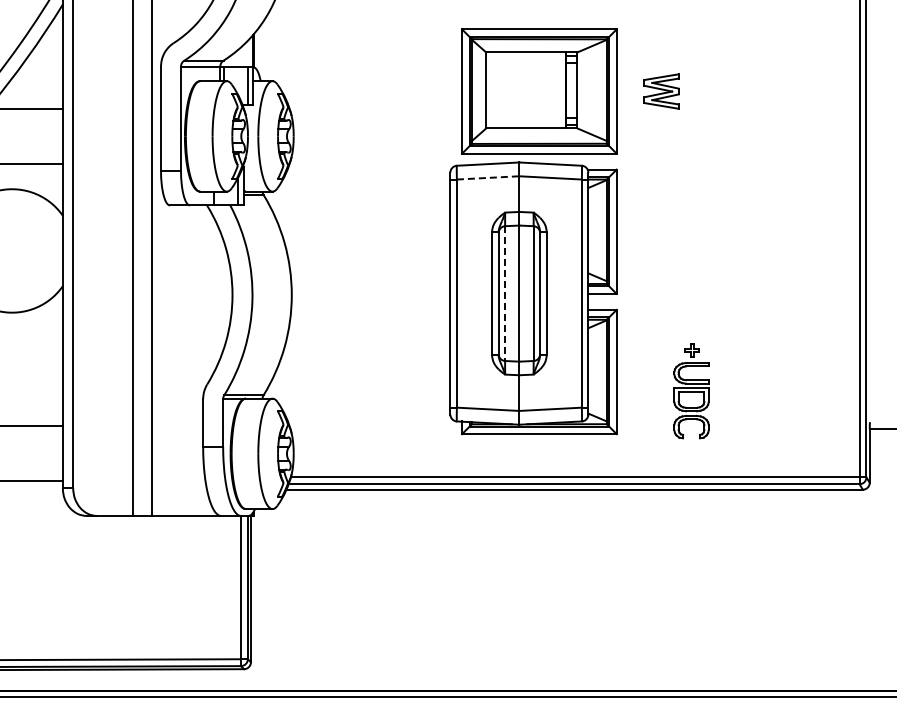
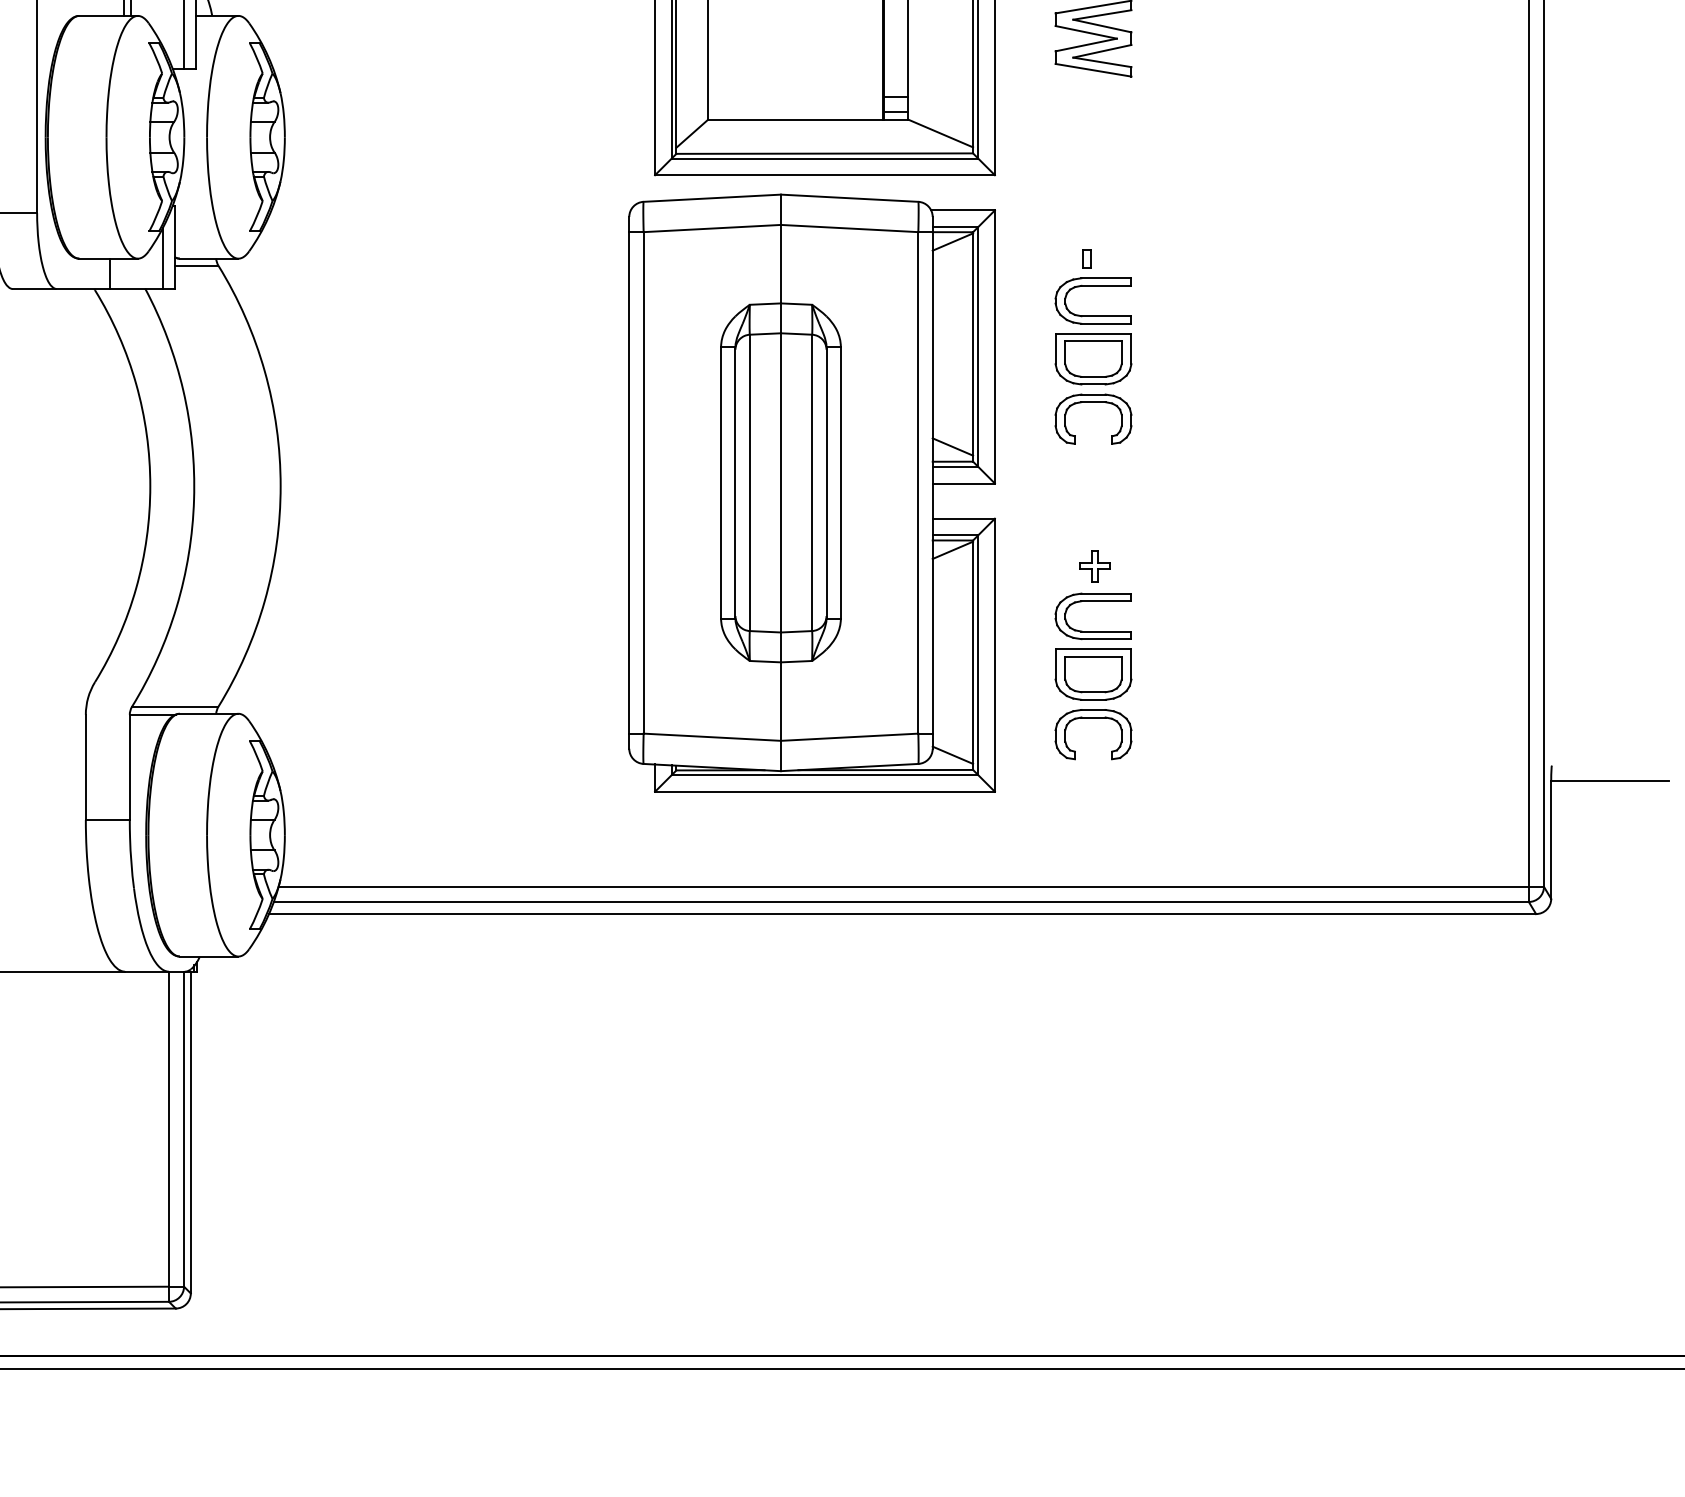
line: (488, 177) -> (713, 227), dashed -> solid
part: (661, 231) -> (1093, 346), added
line: (505, 294) -> (750, 484), dashed -> solid
part: (691, 391) -> (1093, 656), moved

